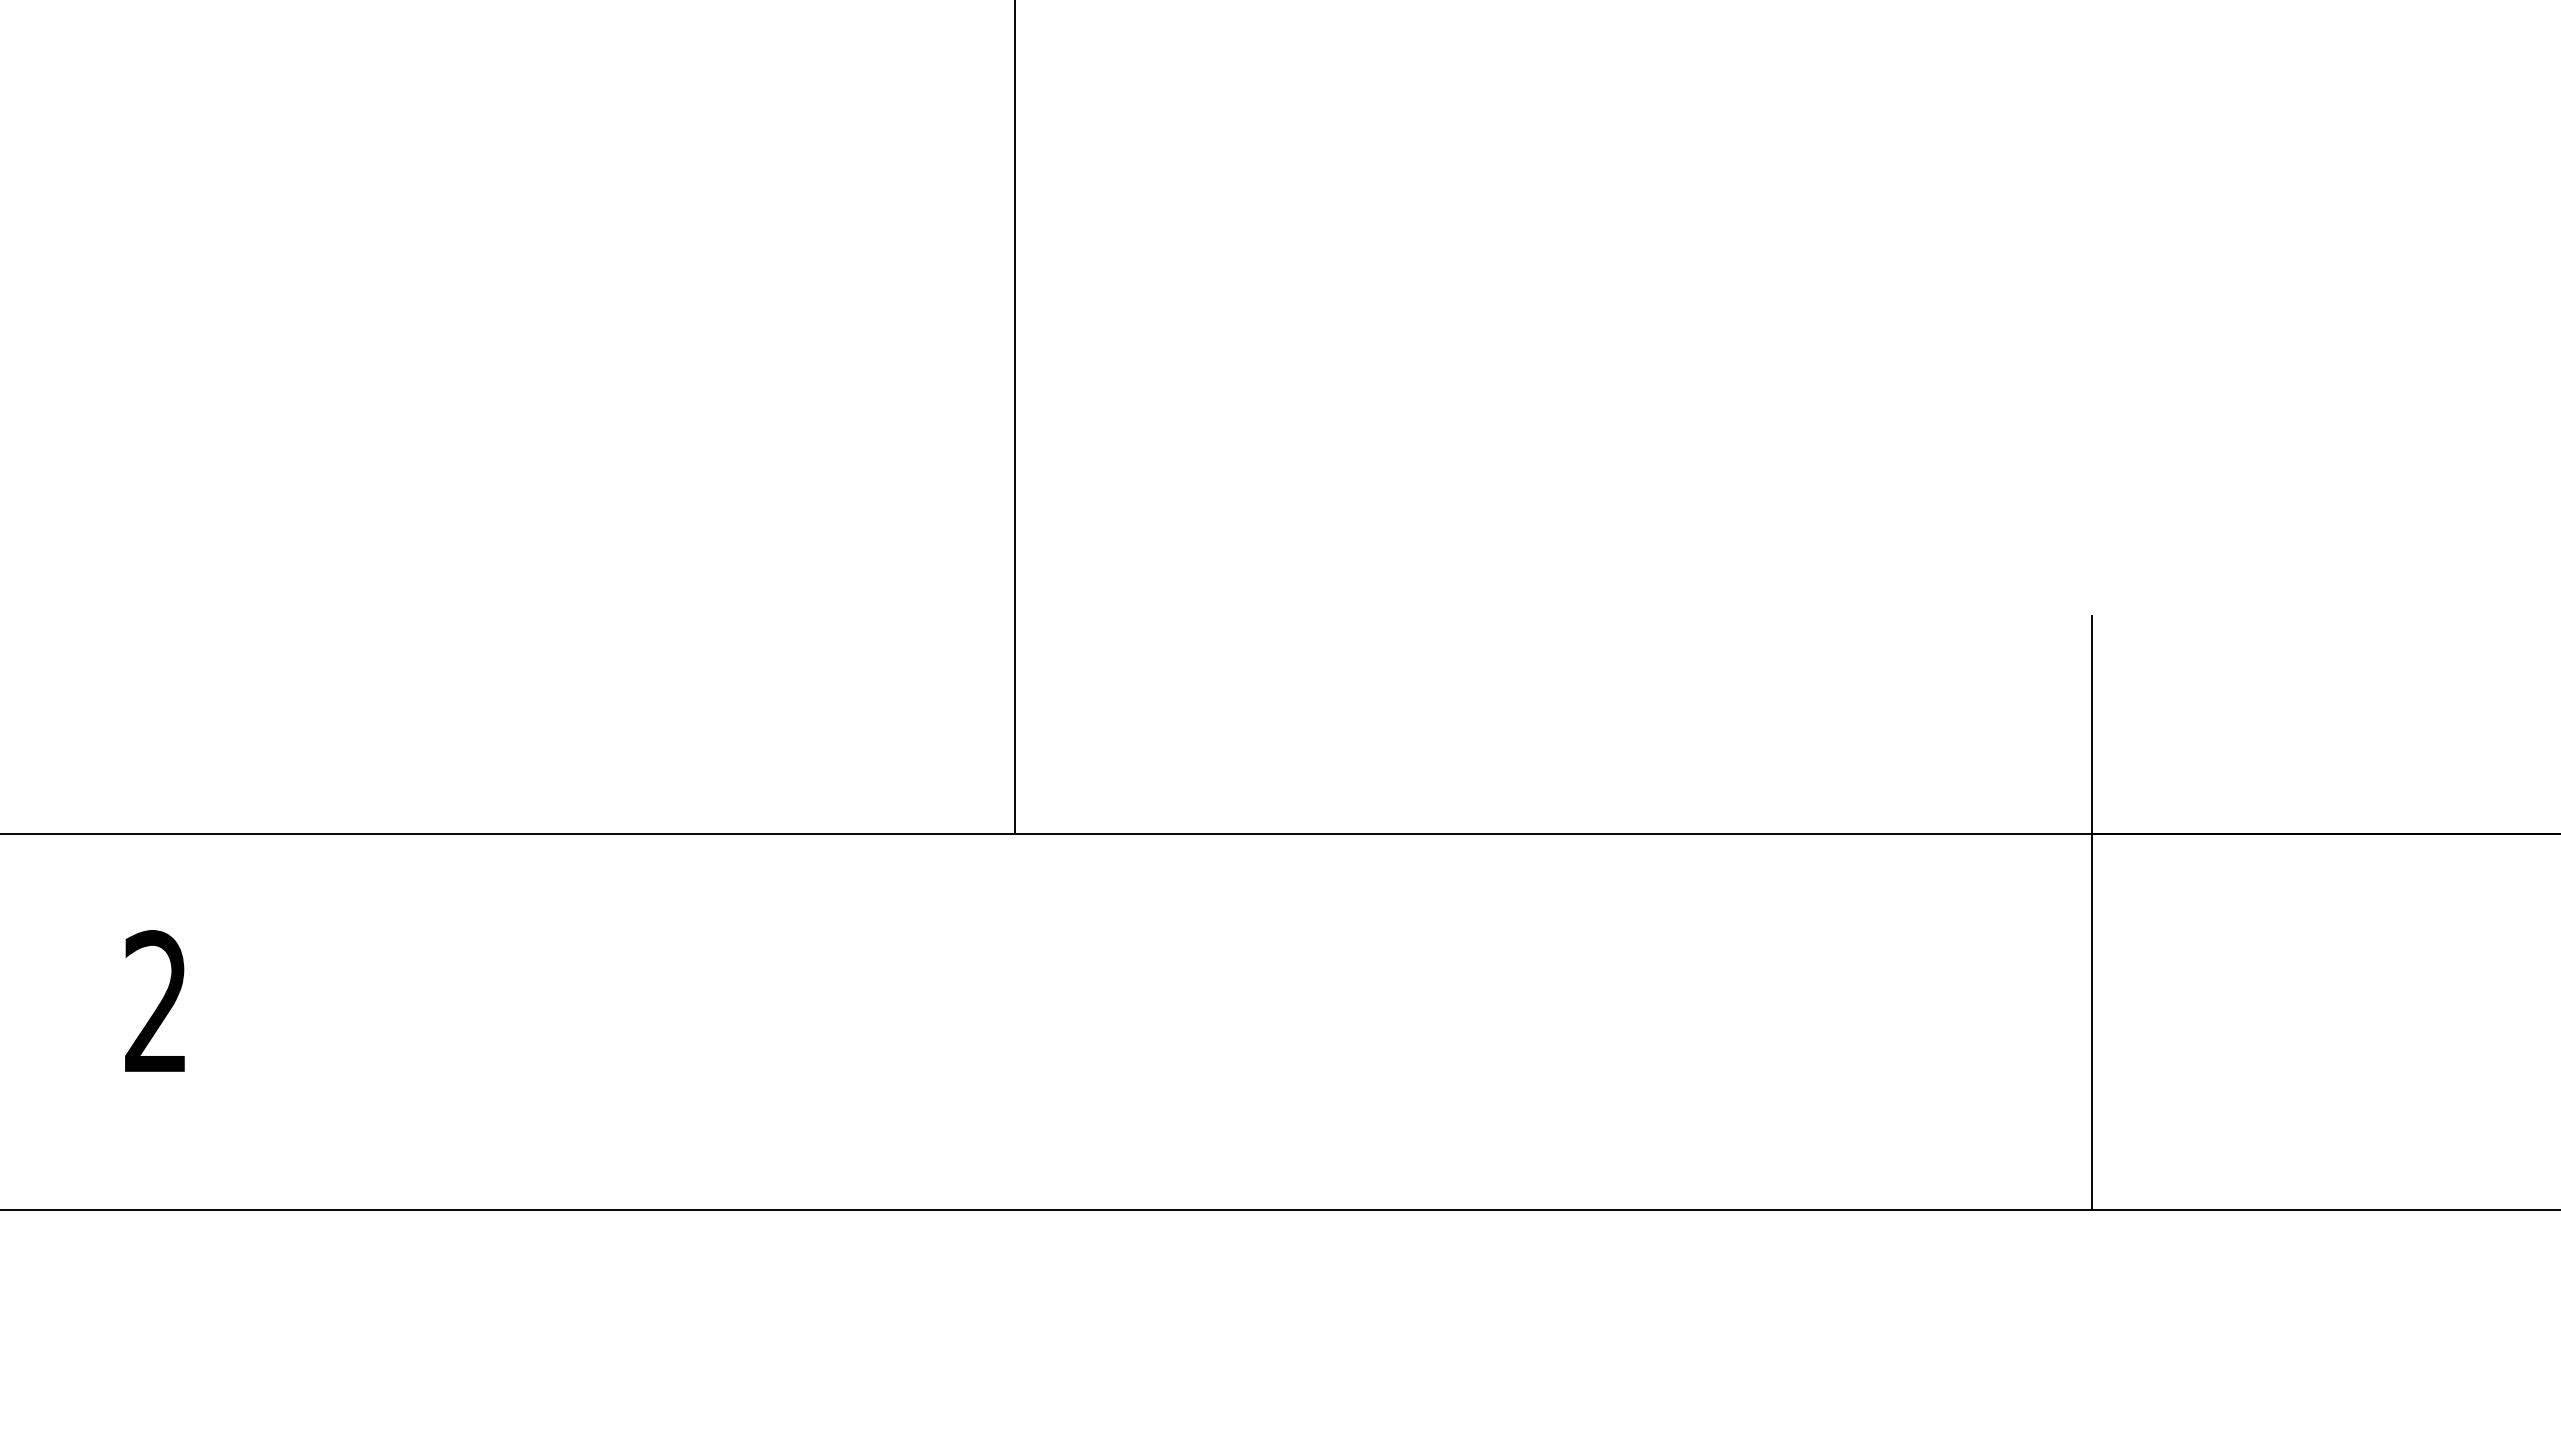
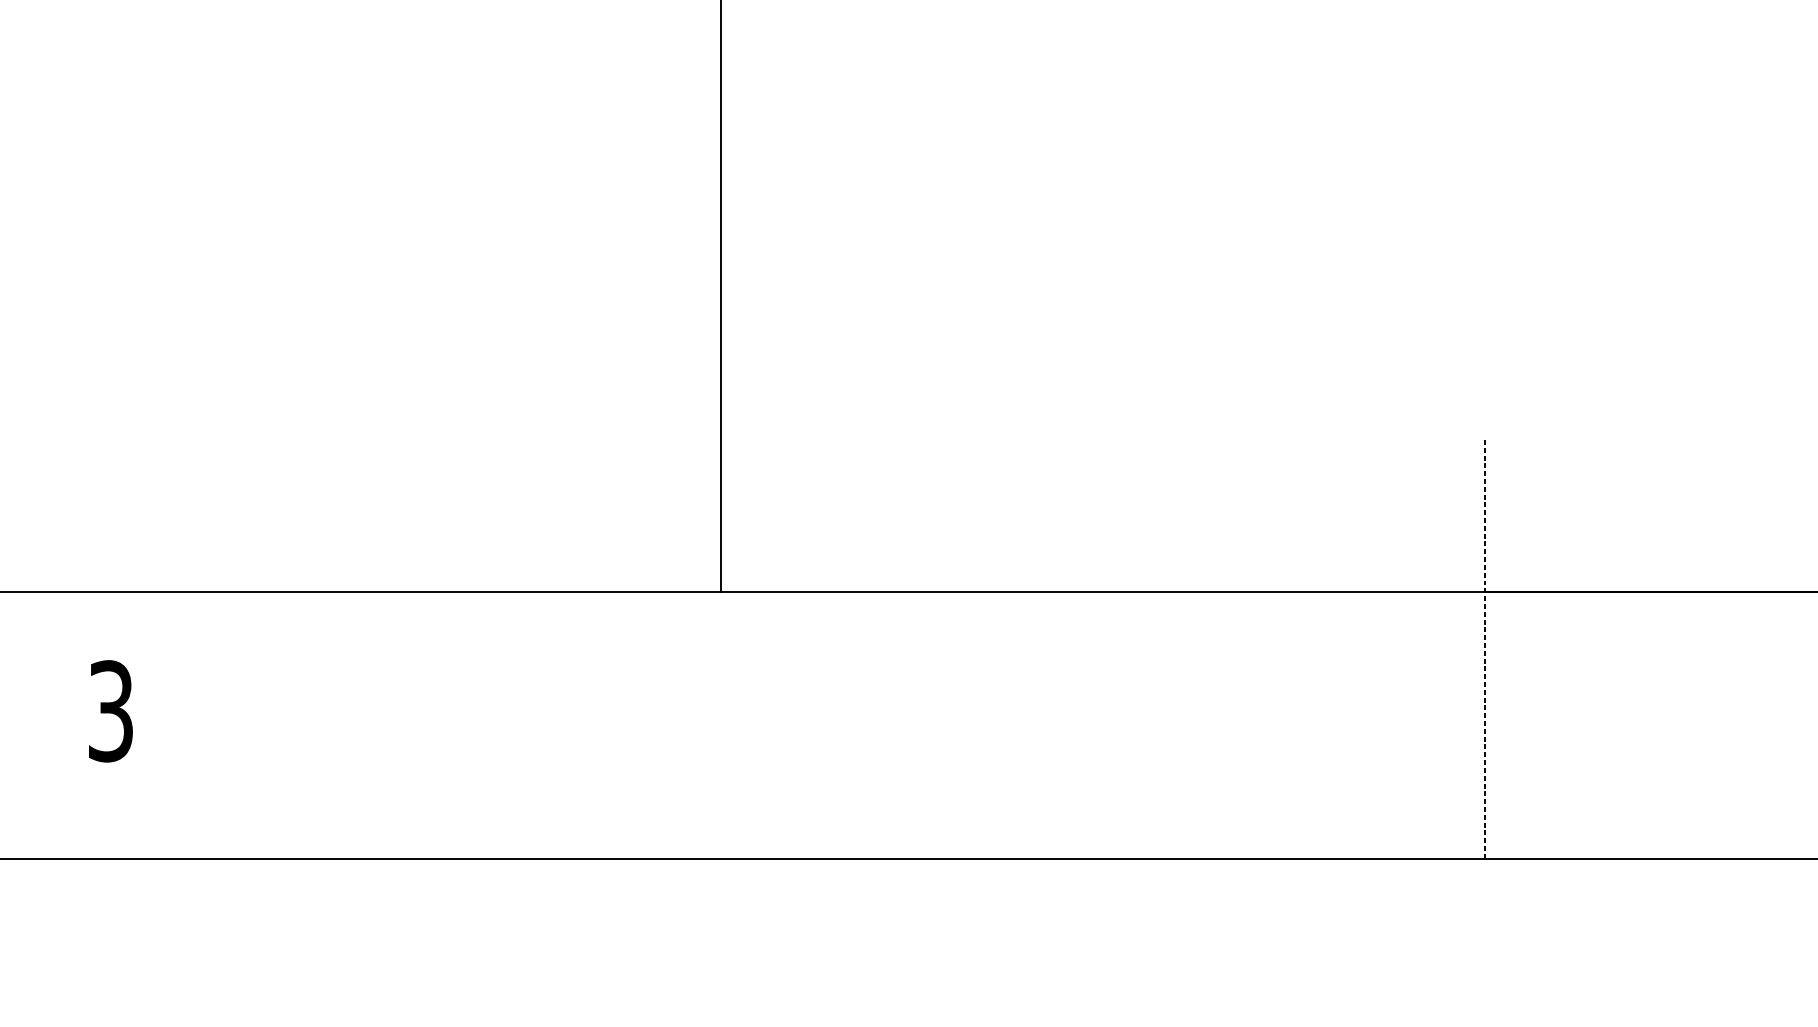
line: (2091, 913) -> (1484, 648), solid -> dashed
text: (156, 1002) -> (111, 711), 2 -> 3

